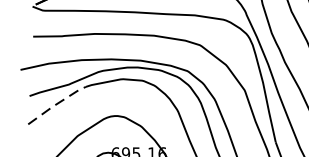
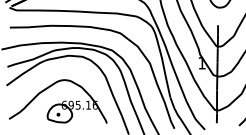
line: (56, 102) -> (25, 71), dashed -> solid

